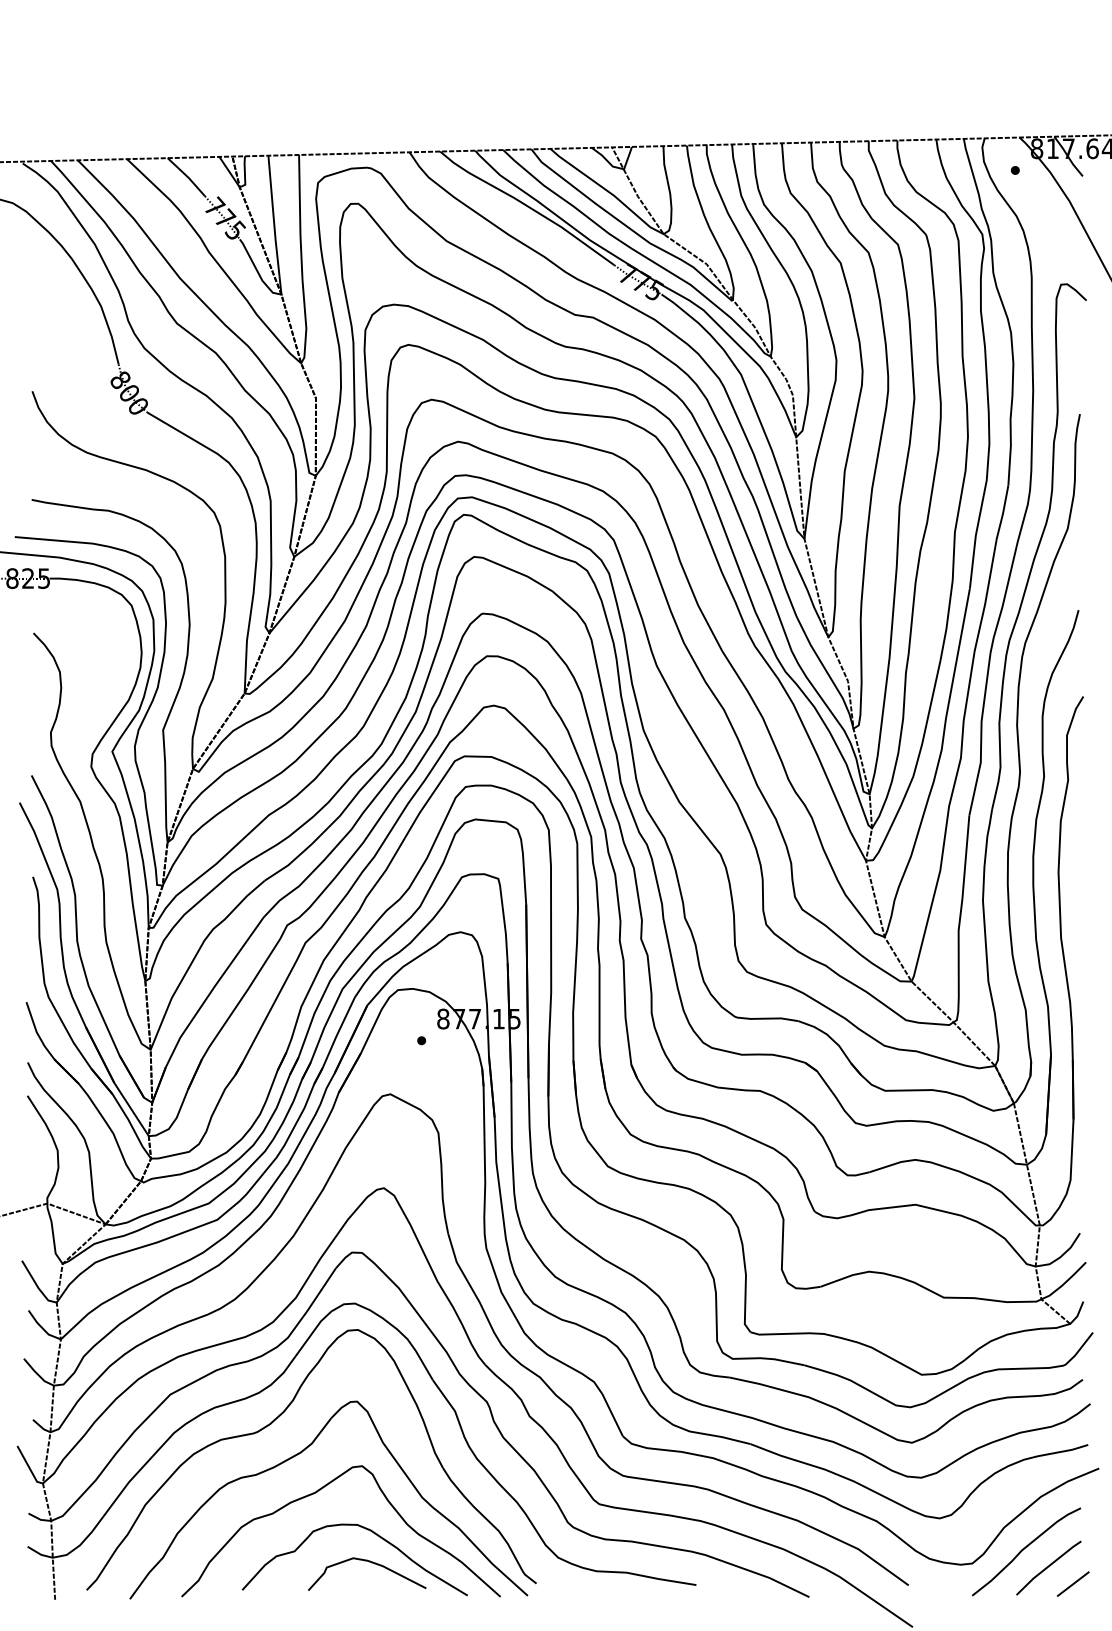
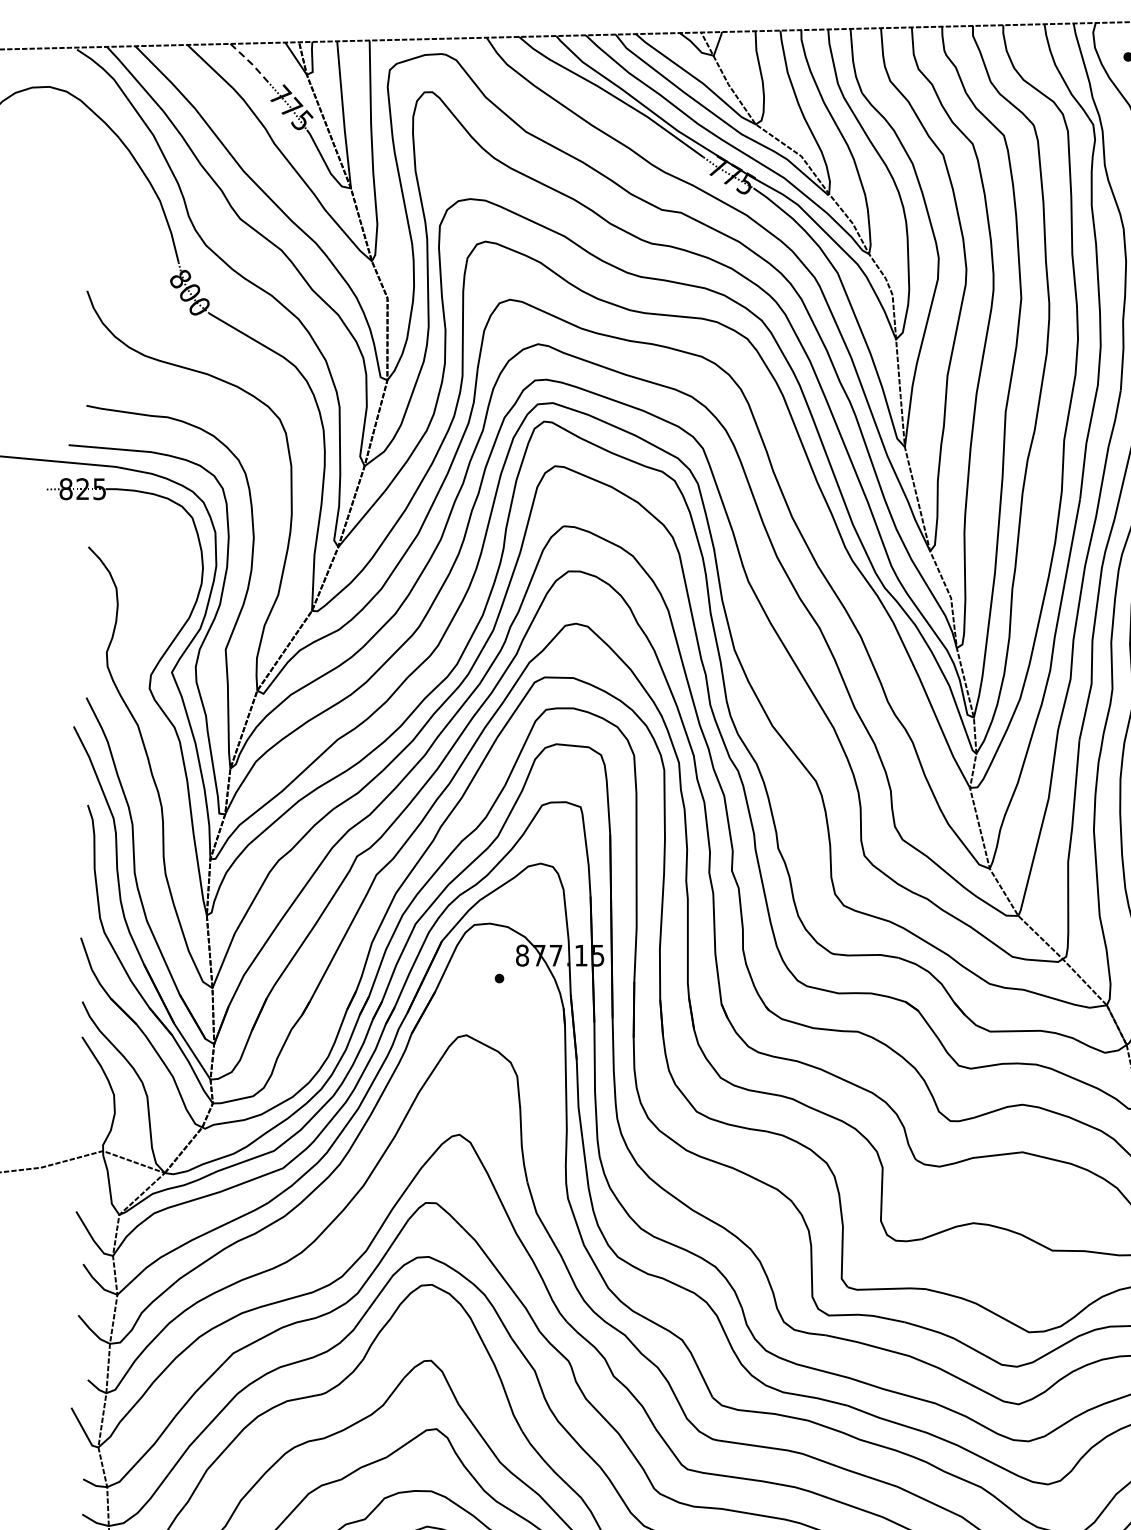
line: (188, 177) -> (252, 64), solid -> dashed

